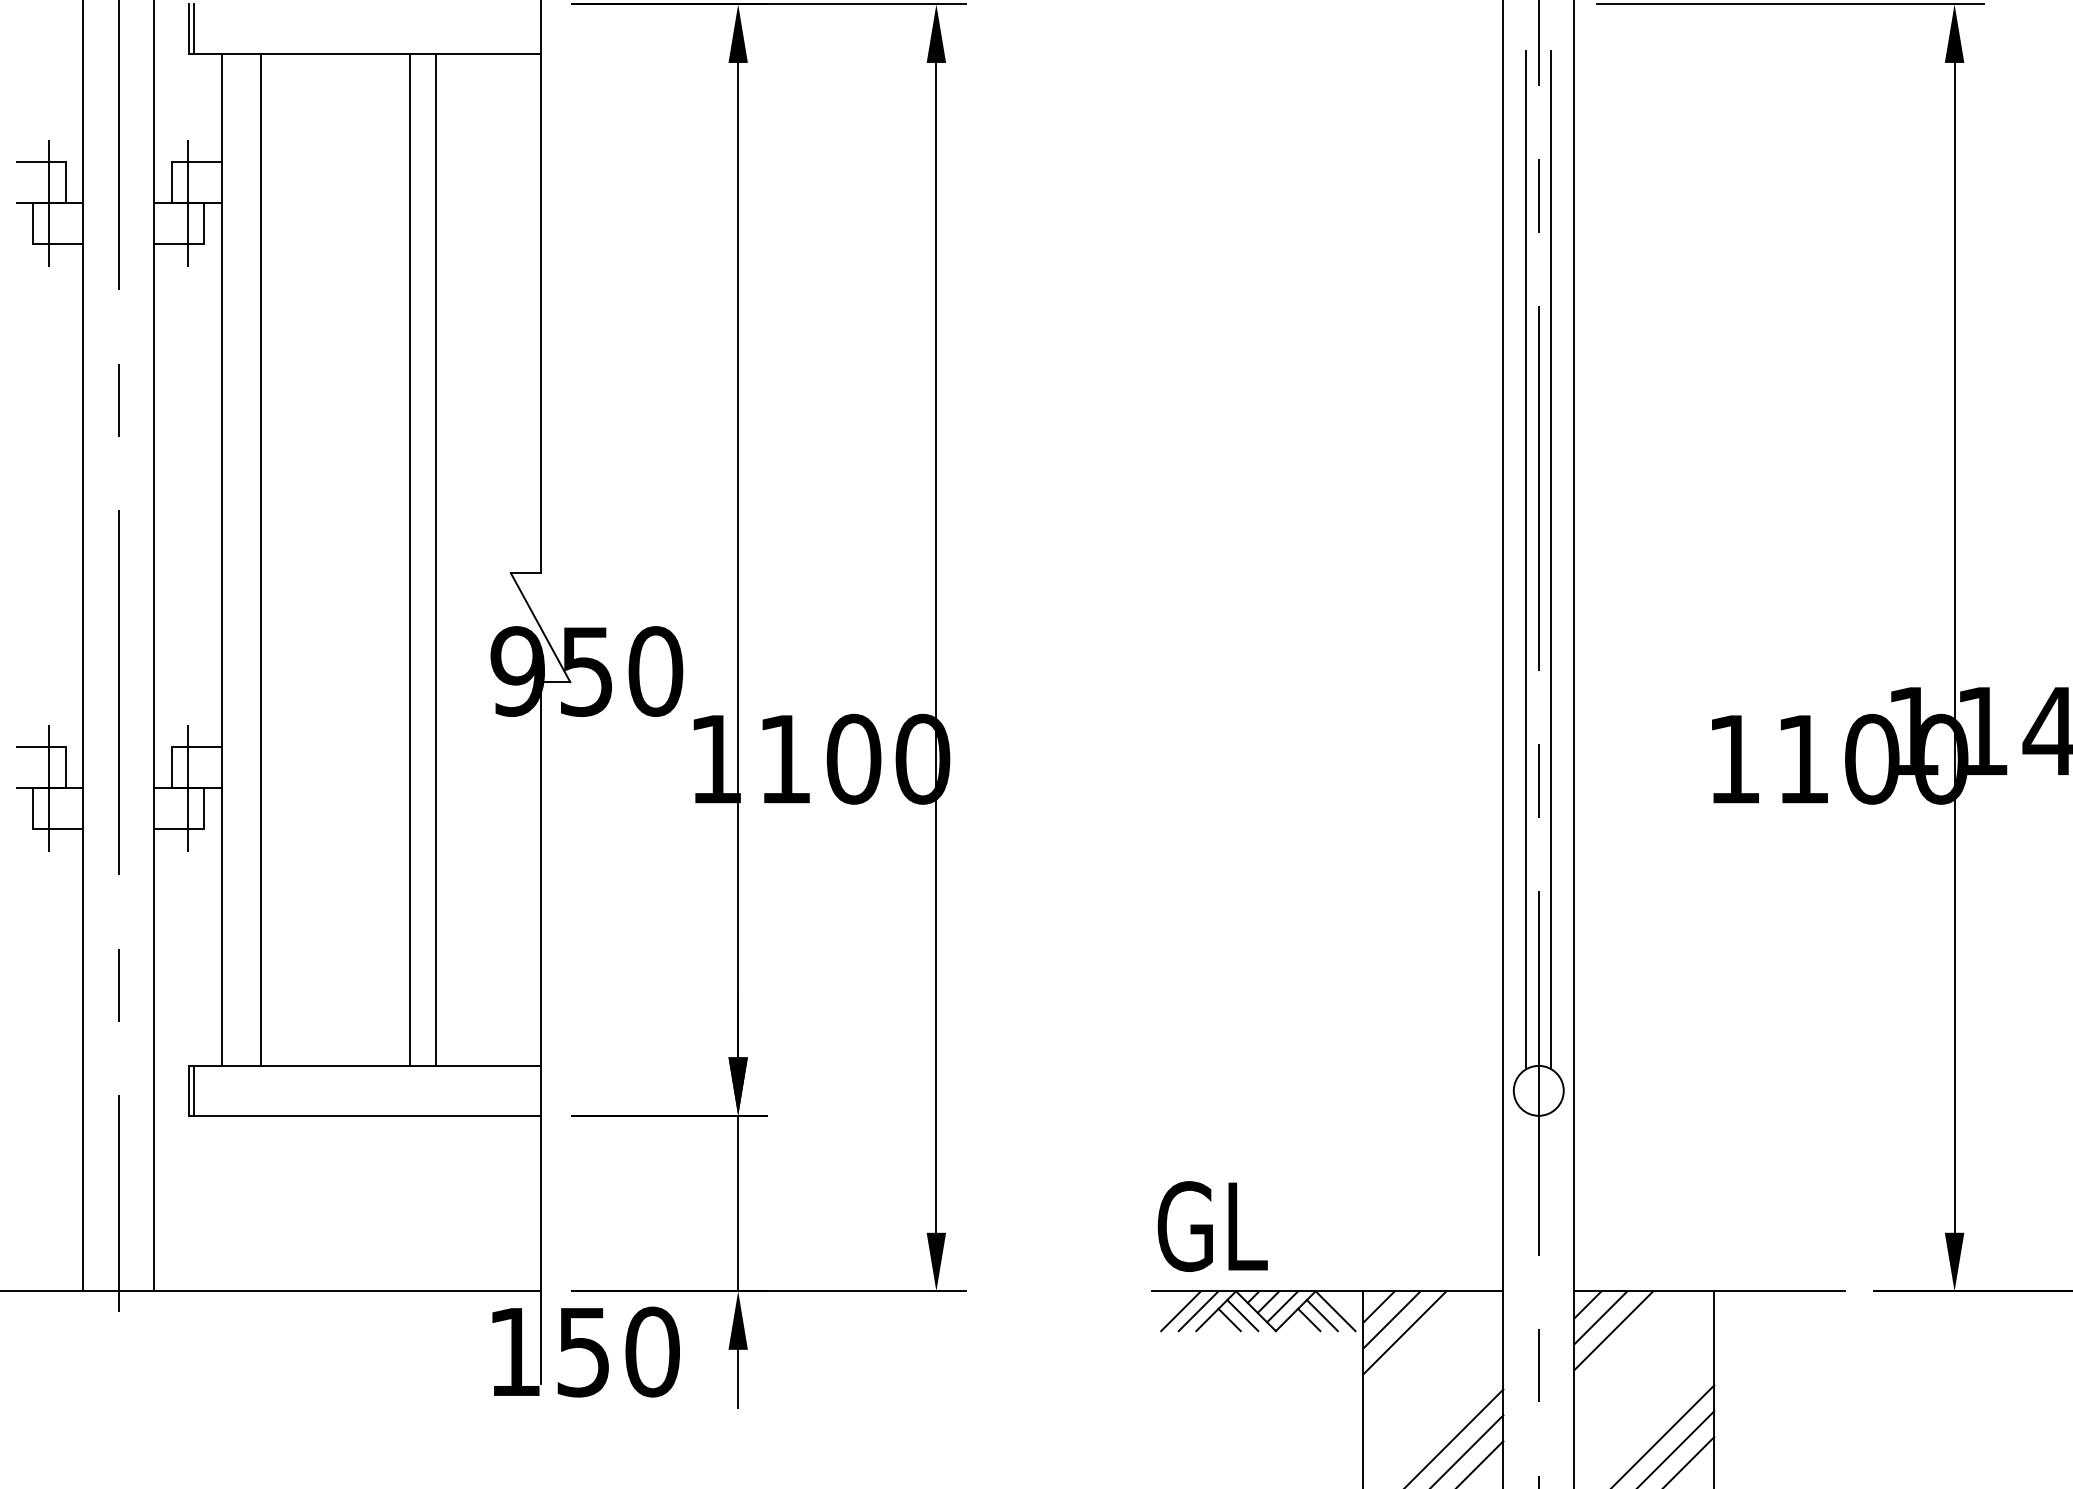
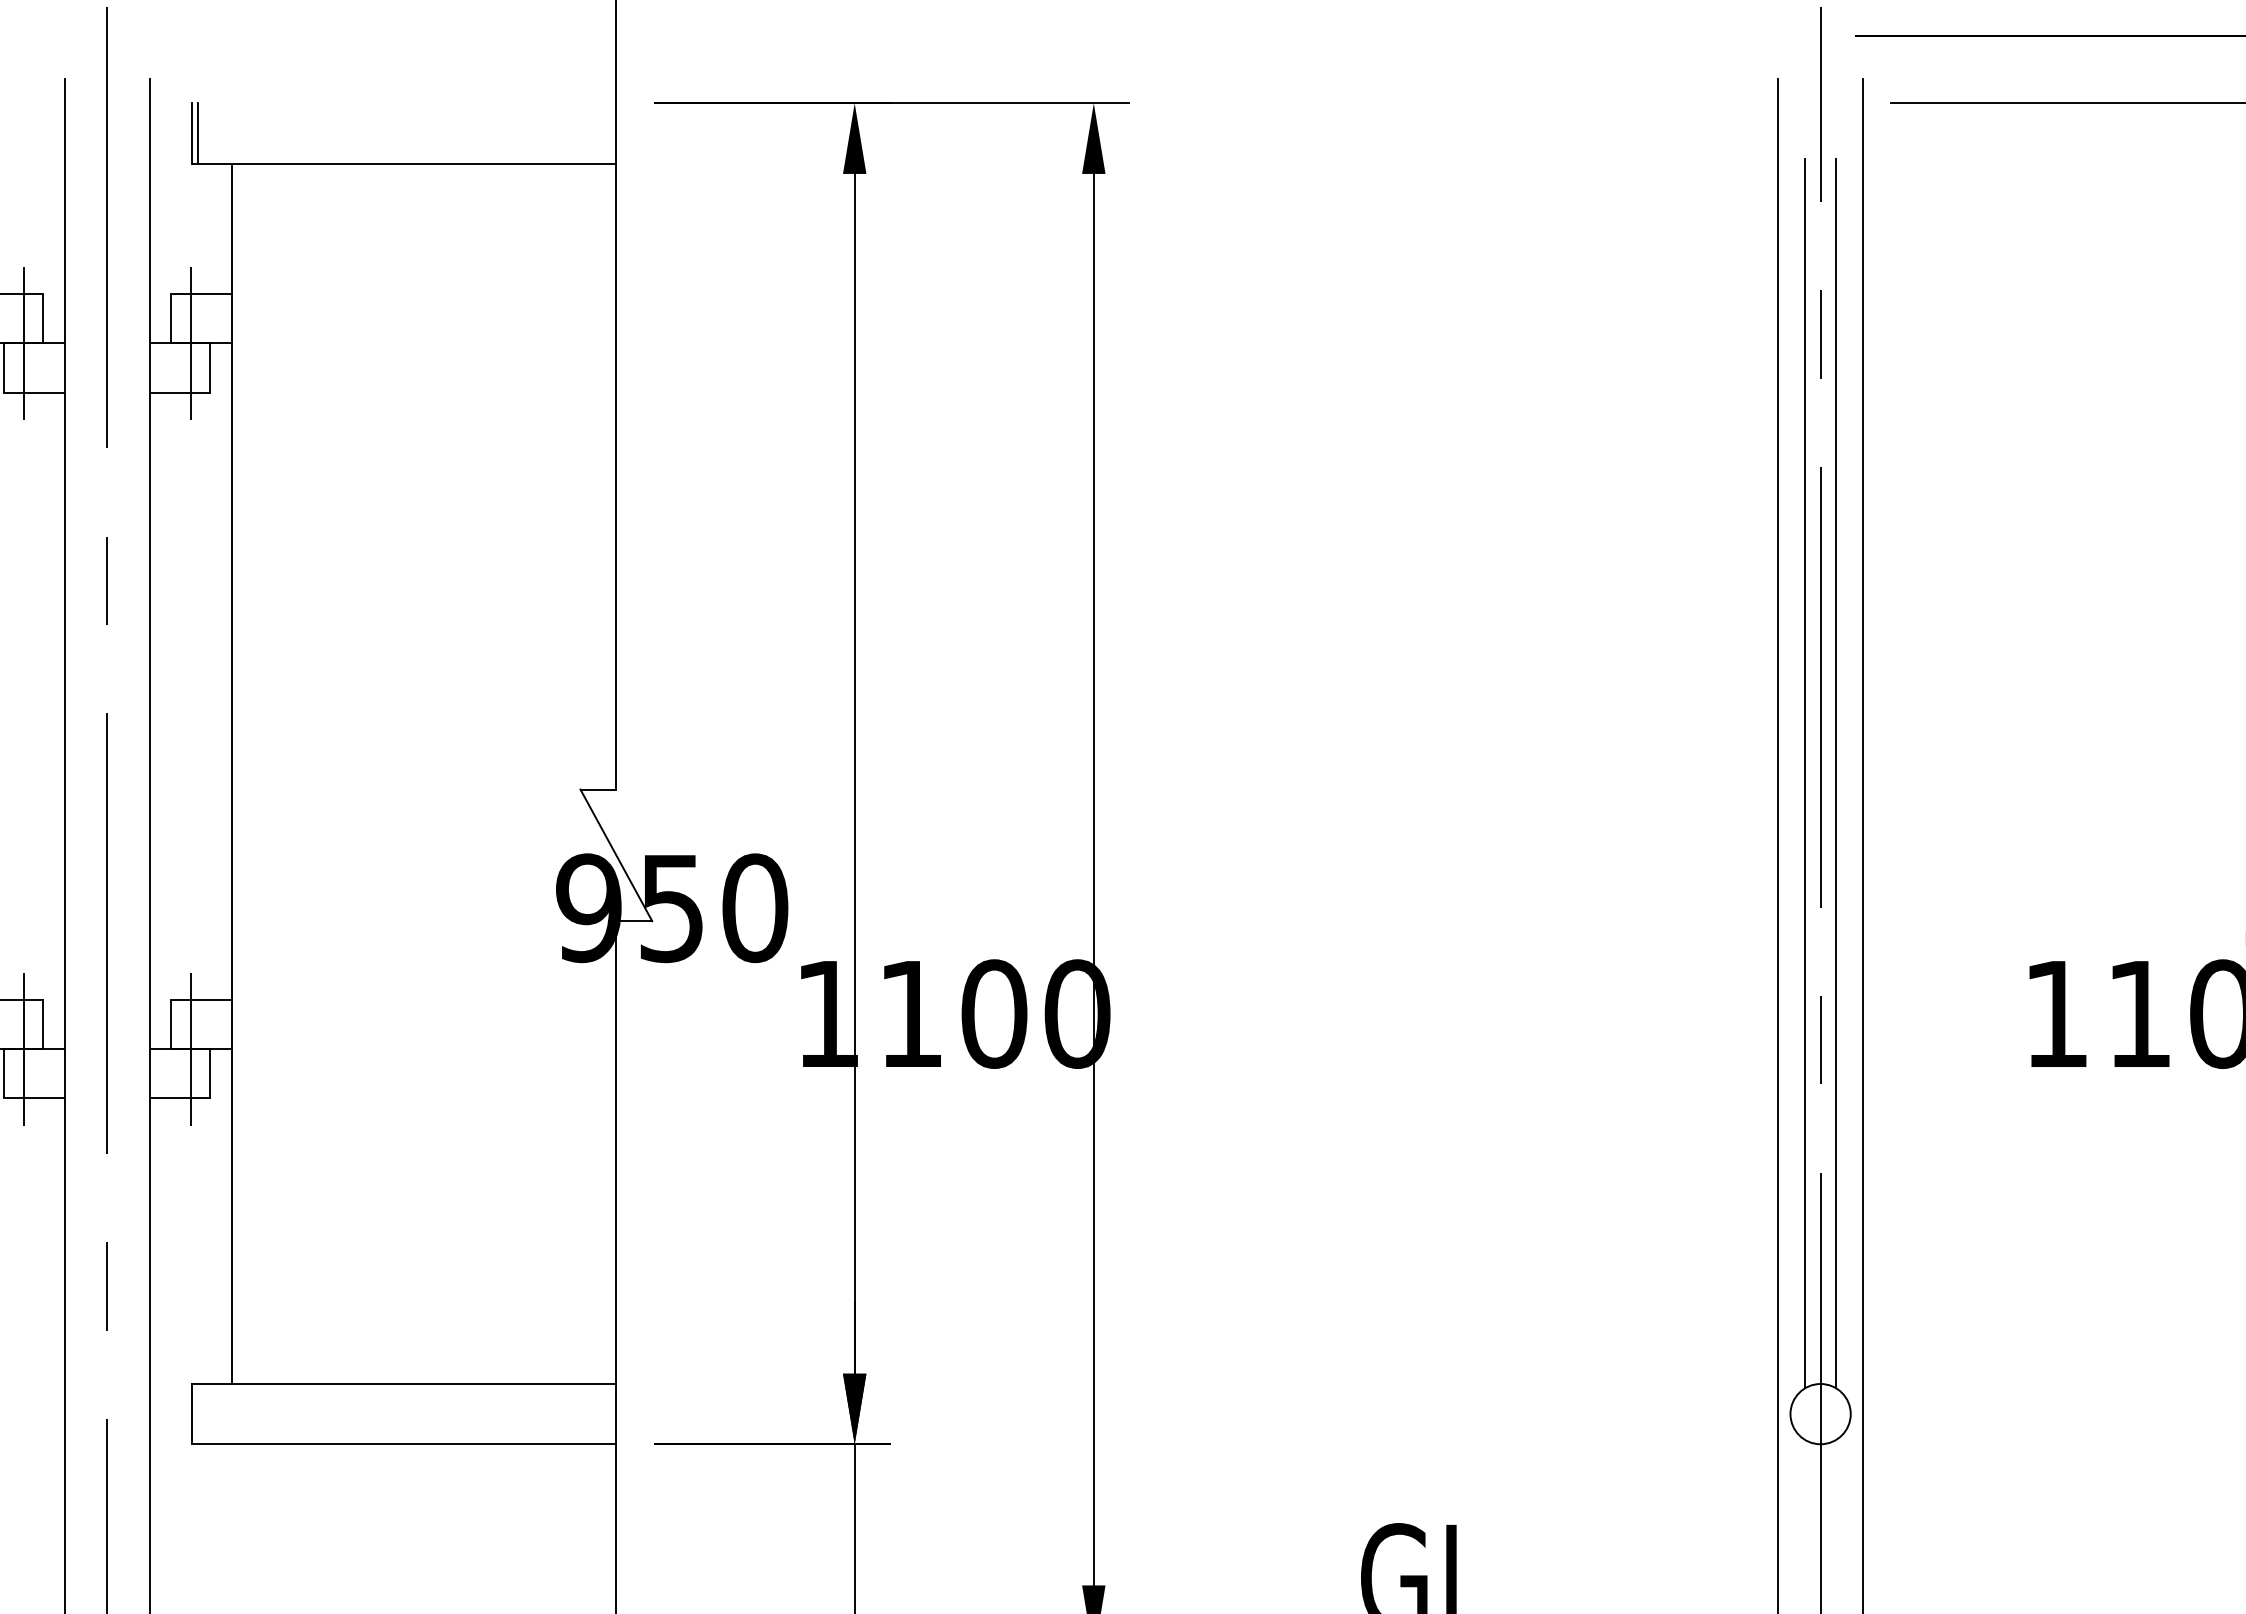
line: (261, 559) -> (279, 773), removed
line: (410, 559) -> (459, 773), removed
line: (435, 559) -> (489, 773), removed
line: (193, 1090) -> (197, 1413), removed

